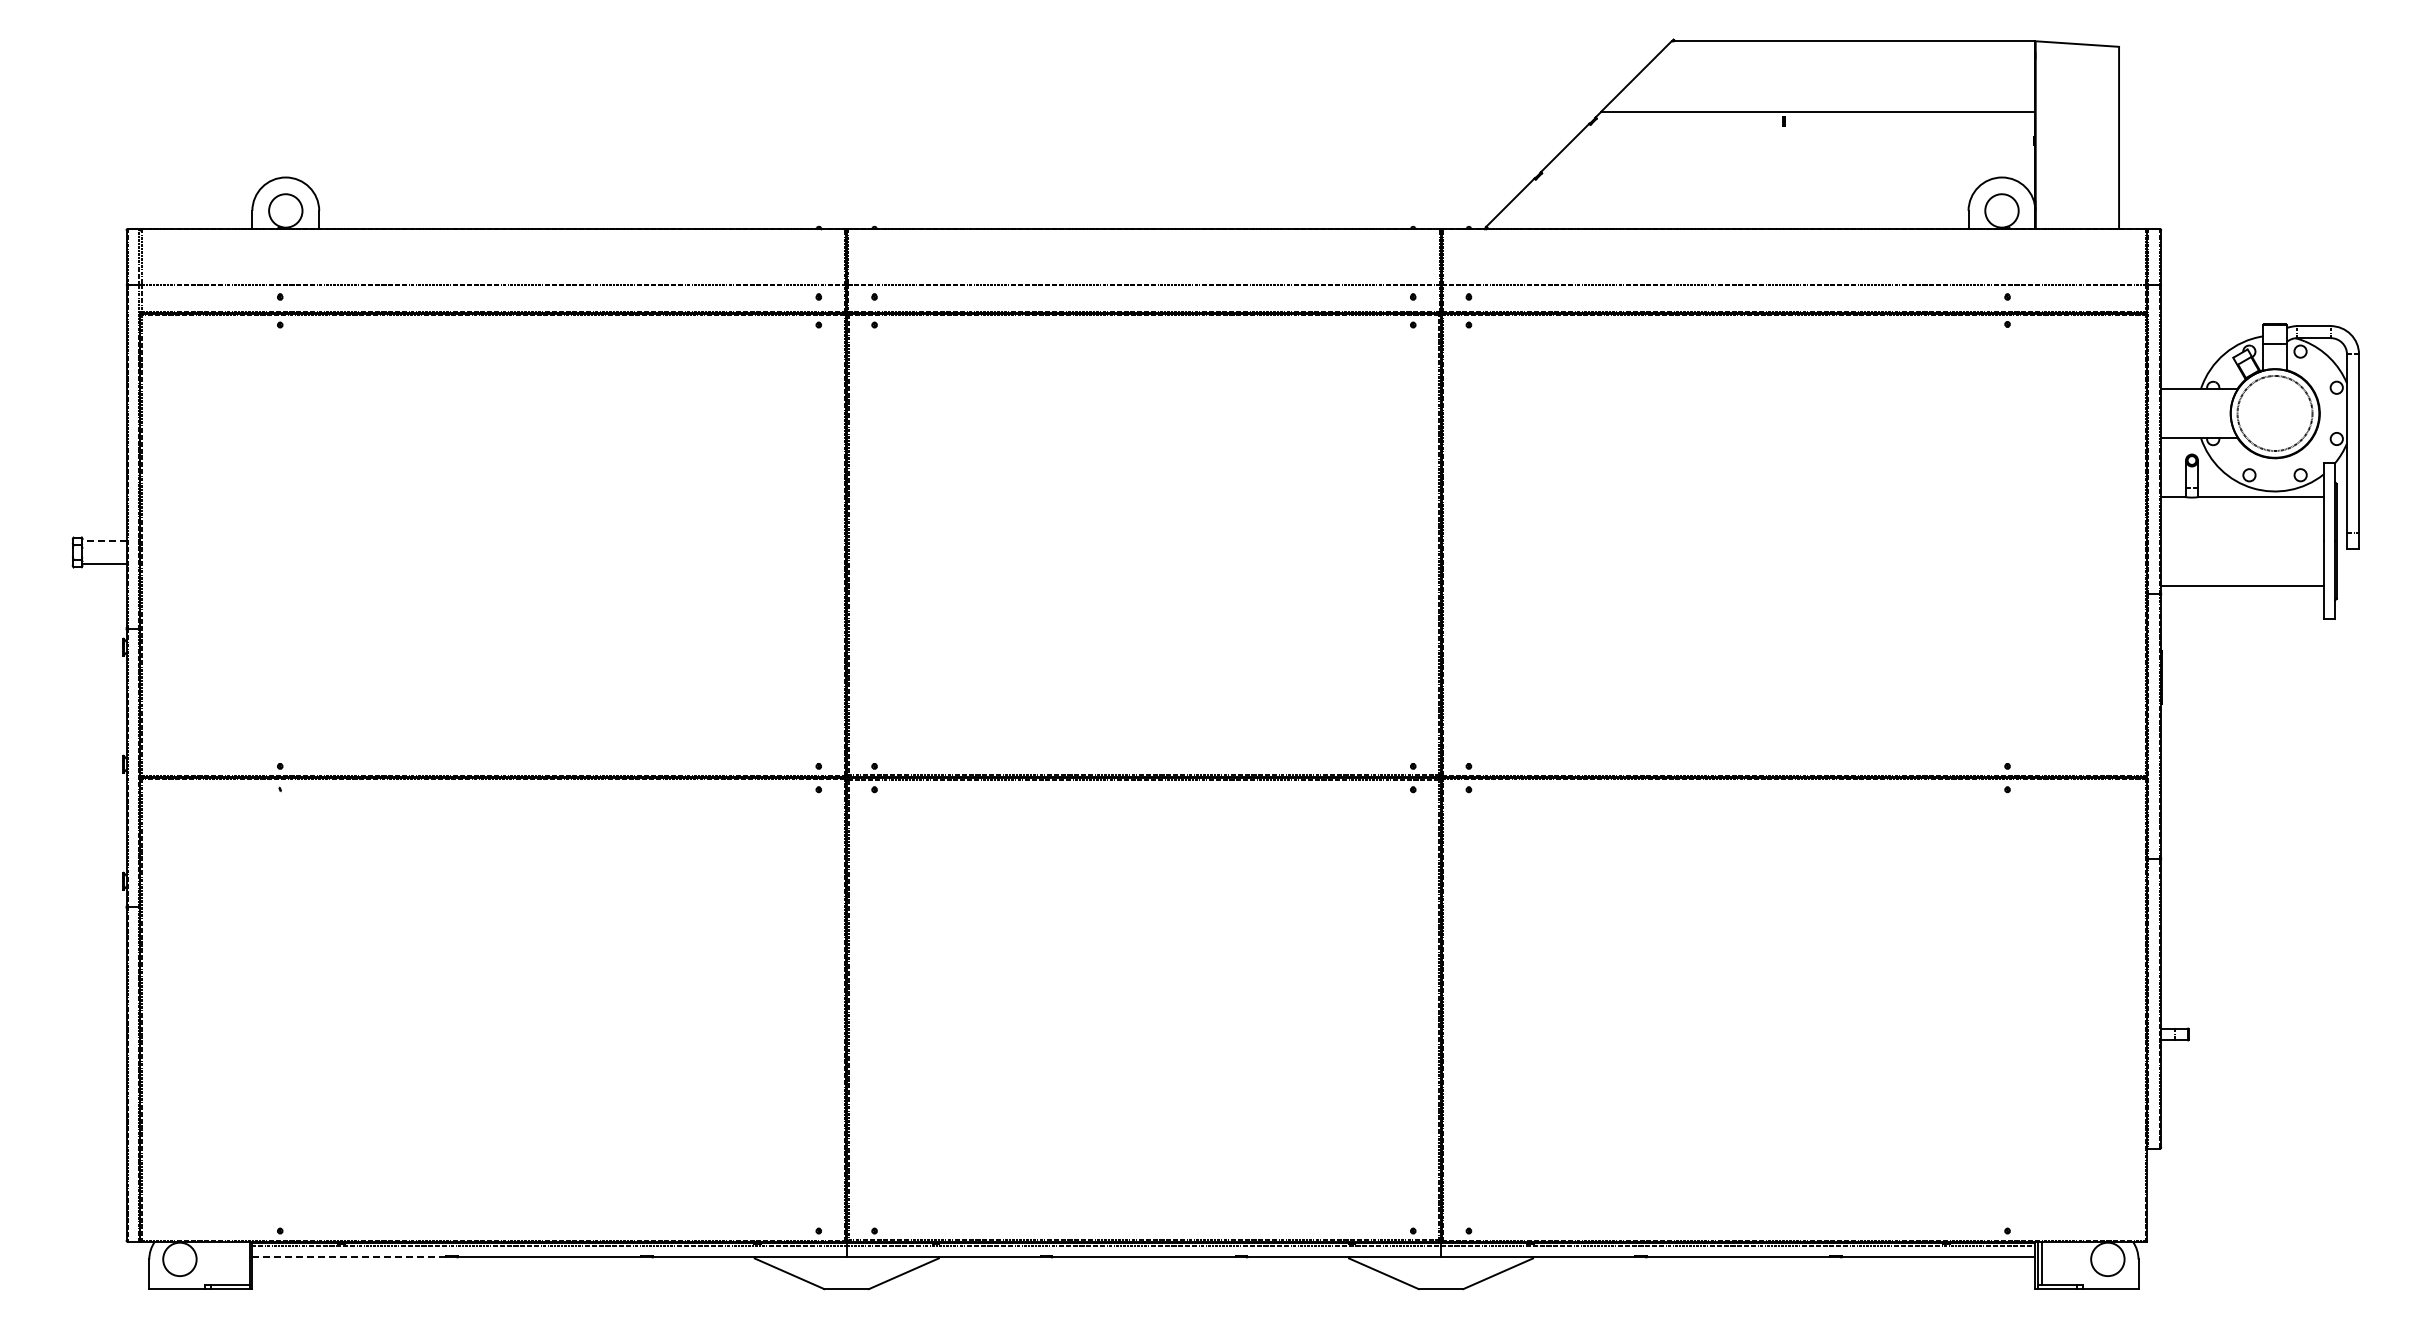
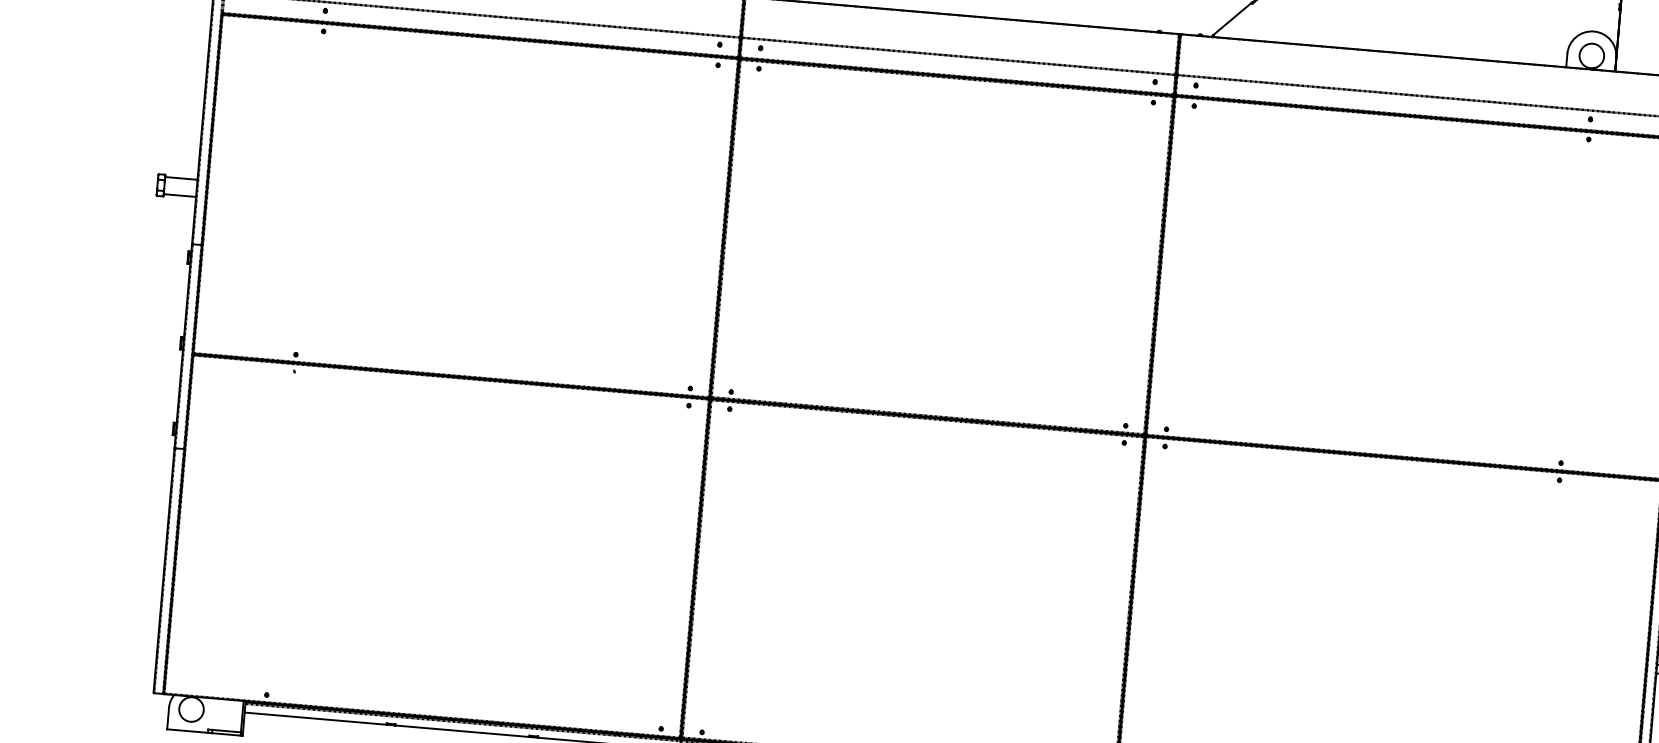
line: (104, 540) -> (181, 178), dashed -> solid
line: (349, 1257) -> (315, 718), dashed -> solid

